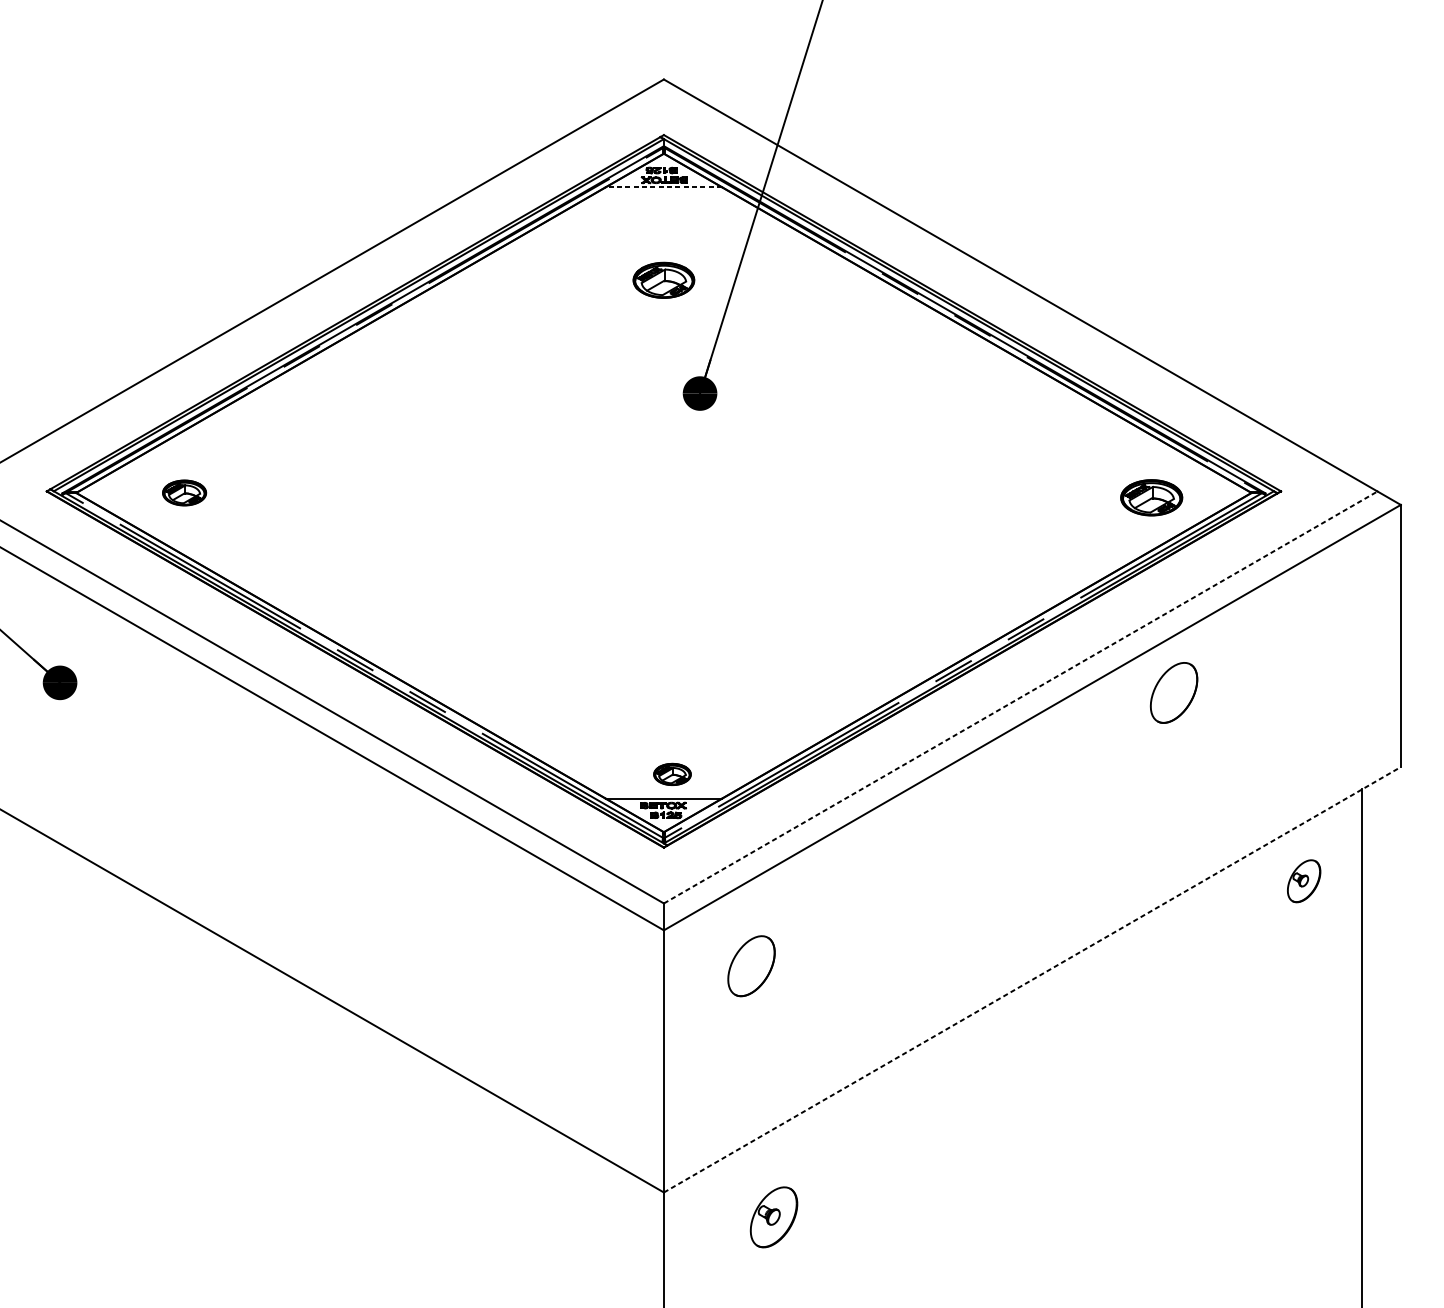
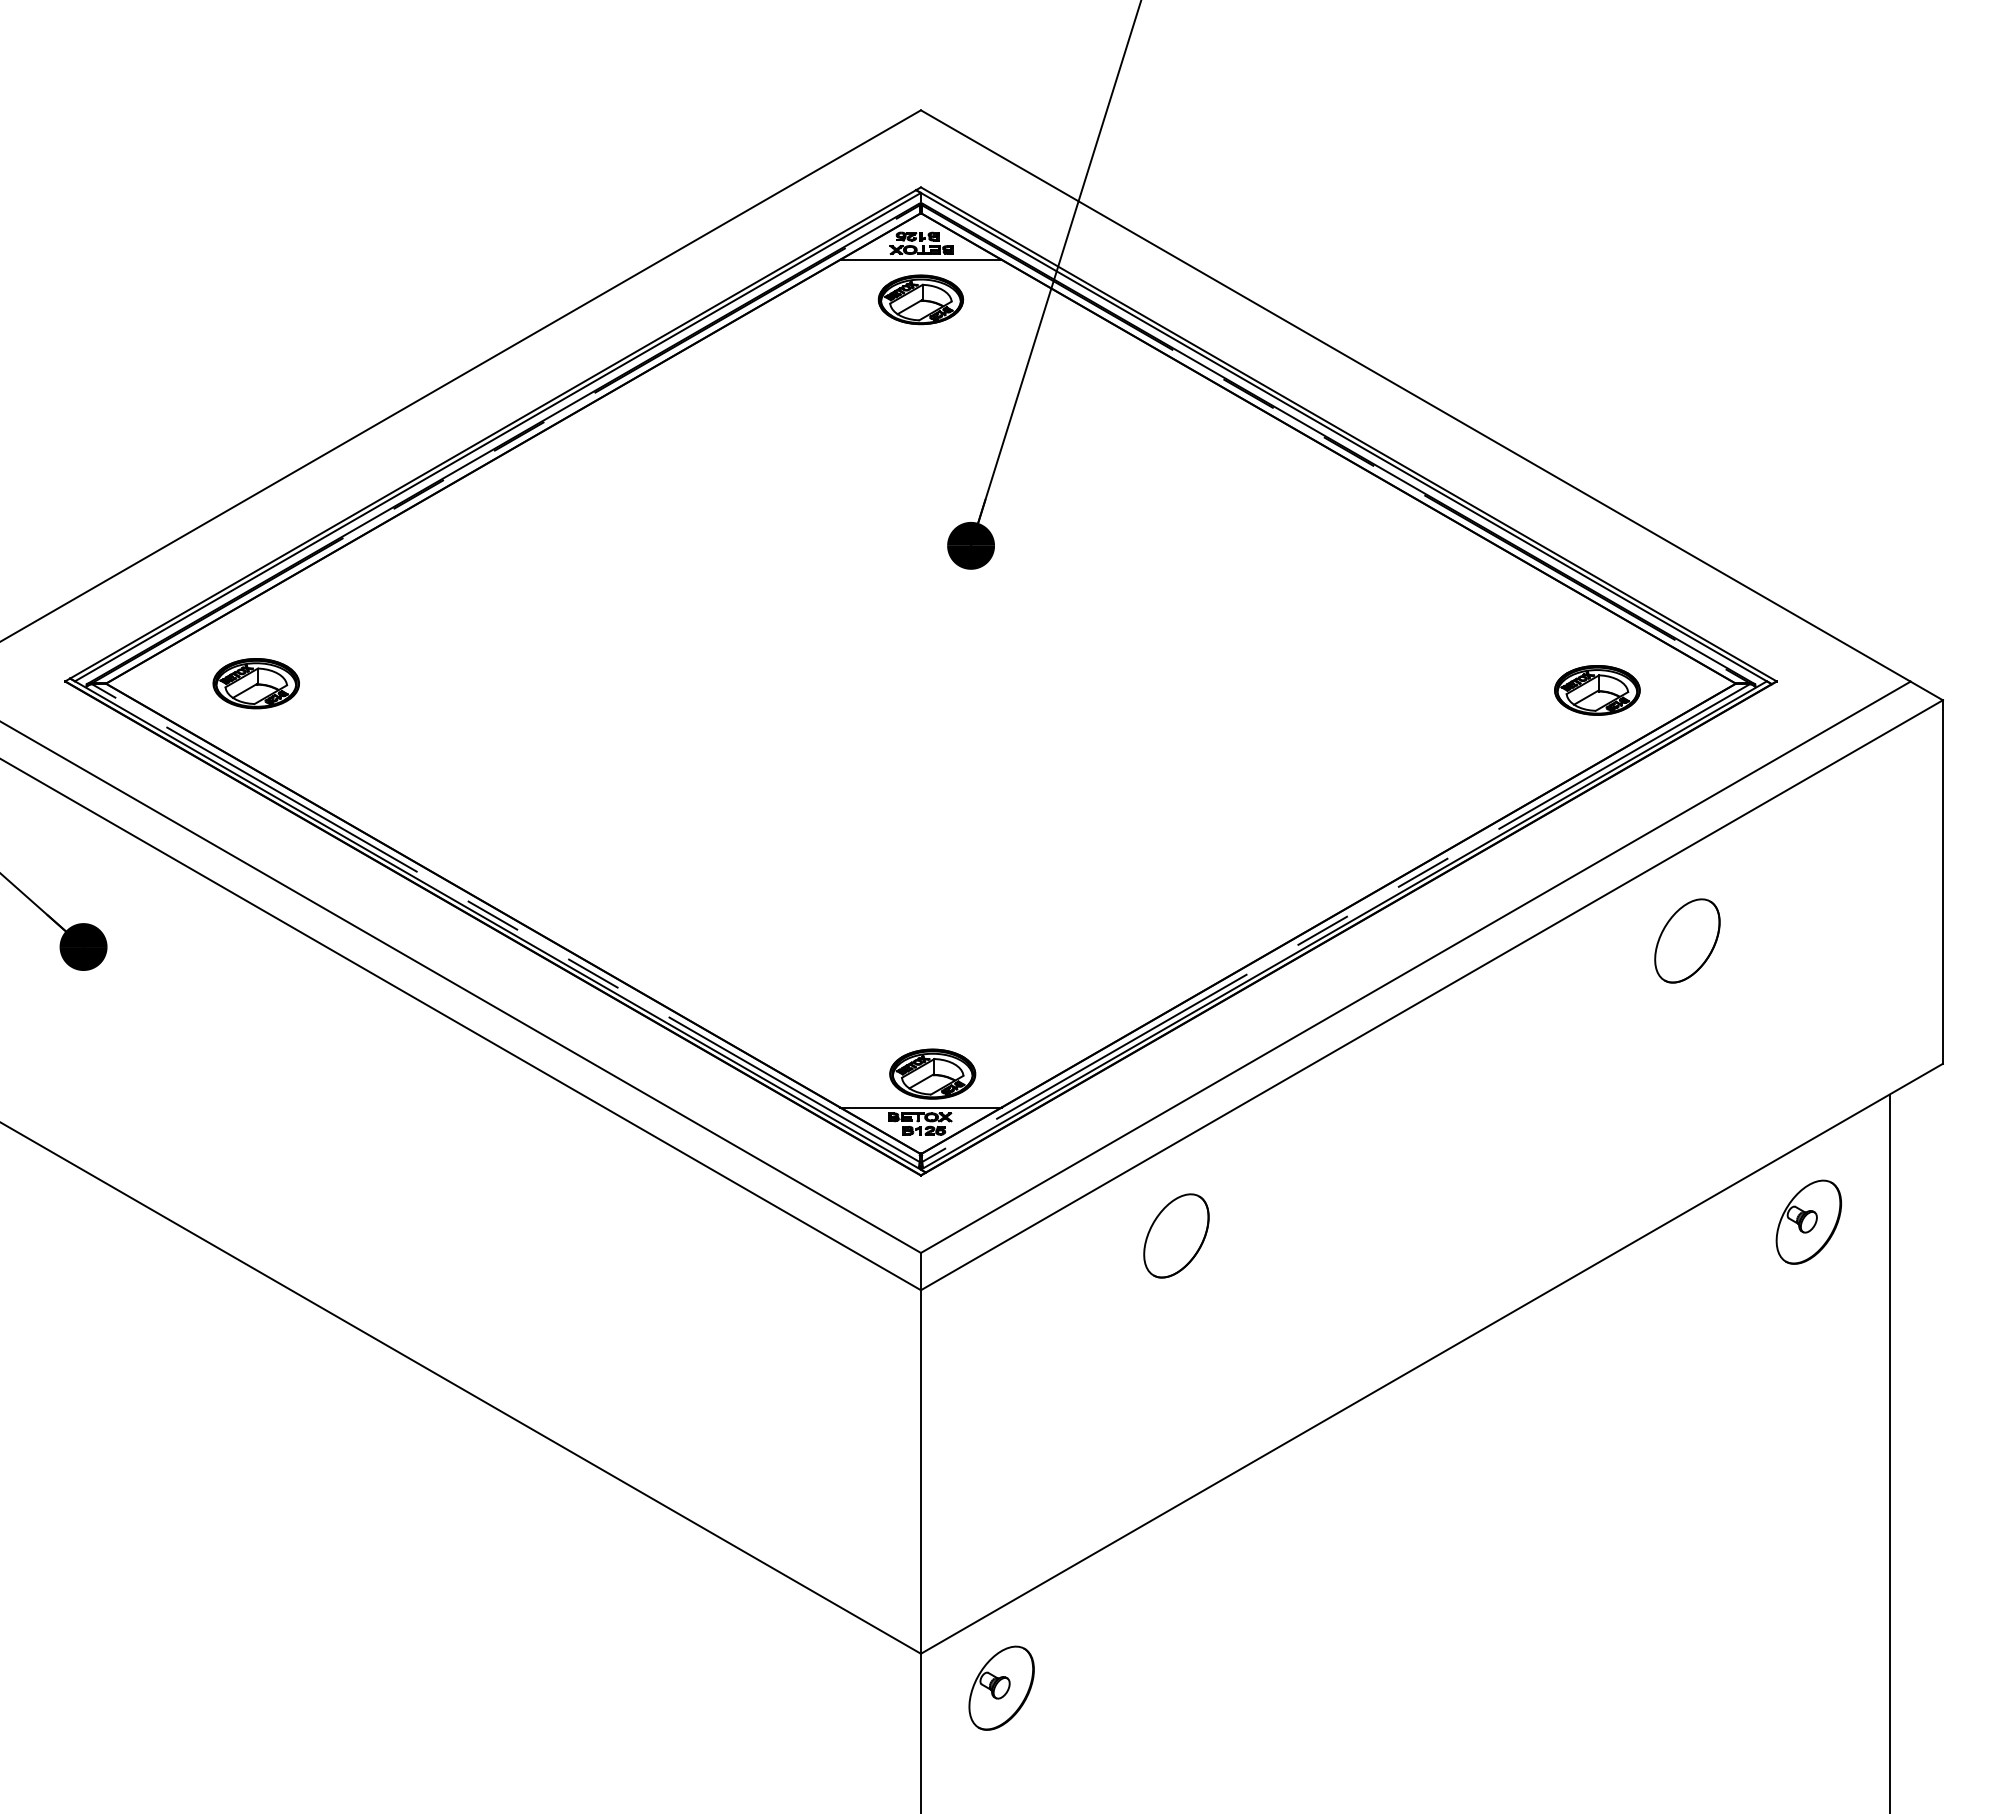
line: (663, 187) -> (920, 259), dashed -> solid
part: (663, 280) -> (920, 299), moved
part: (184, 492) -> (255, 683), size x1.43
part: (1174, 692) -> (1687, 940), moved
line: (1021, 697) -> (1416, 967), dashed -> solid
part: (672, 774) -> (932, 1073), size x1.67
part: (1303, 880) -> (1808, 1221), size x1.43
part: (751, 965) -> (1176, 1235), moved
line: (1032, 979) -> (1432, 1358), dashed -> solid
part: (773, 1216) -> (1001, 1687), moved

